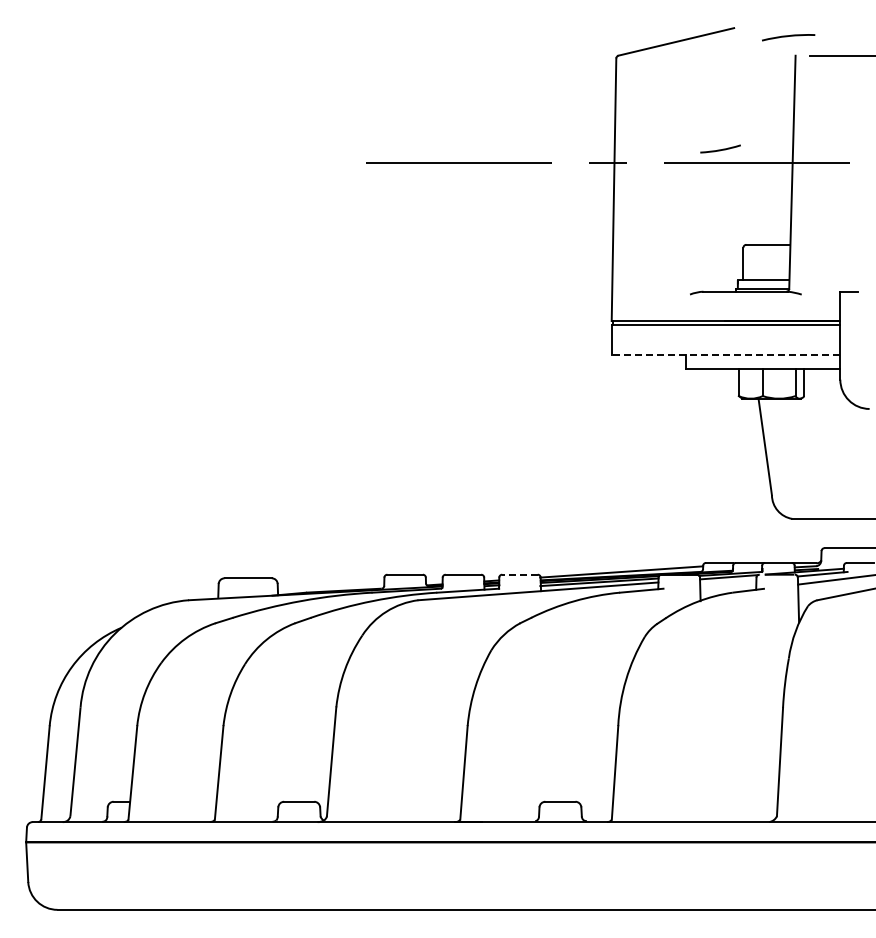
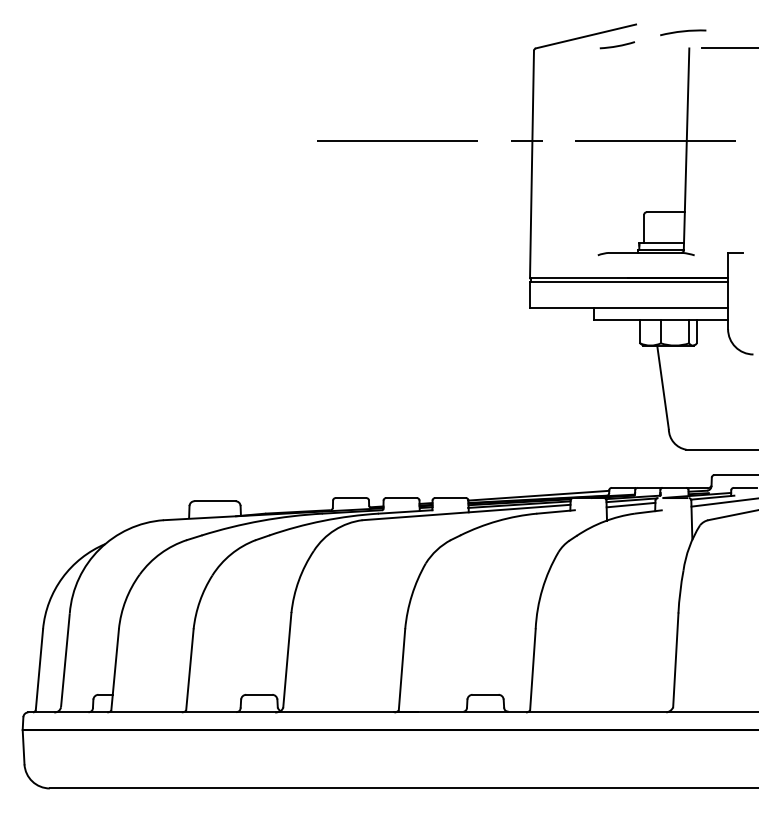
arc: (720, 149) -> (617, 45), moved
line: (725, 354) -> (628, 307), dashed -> solid
line: (519, 574) -> (450, 497), dashed -> solid
line: (728, 582) -> (631, 504), added

